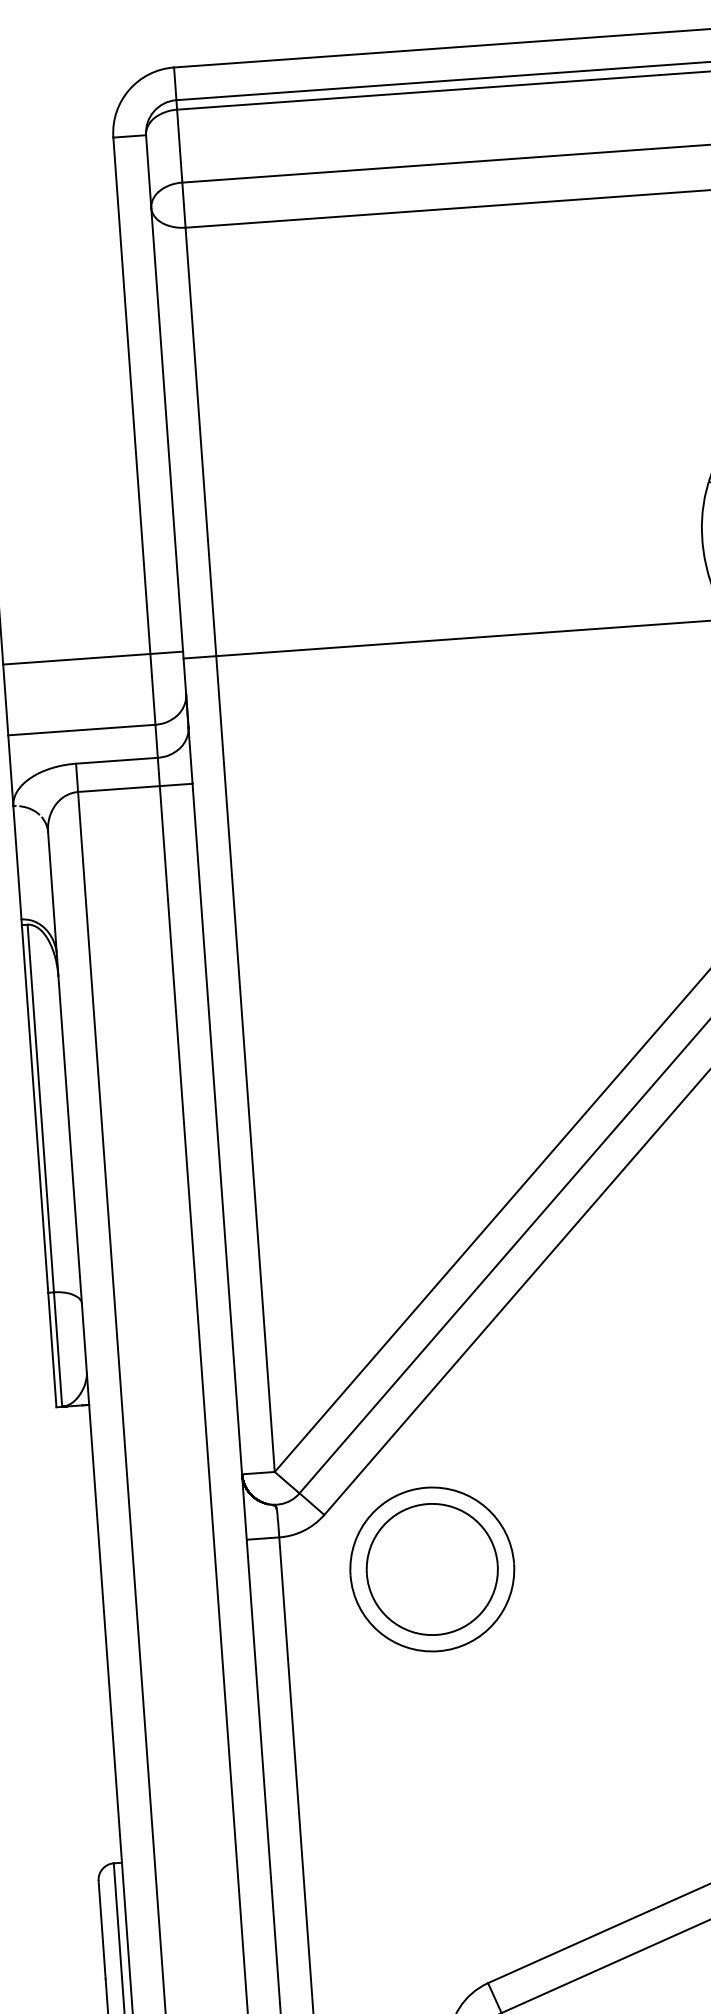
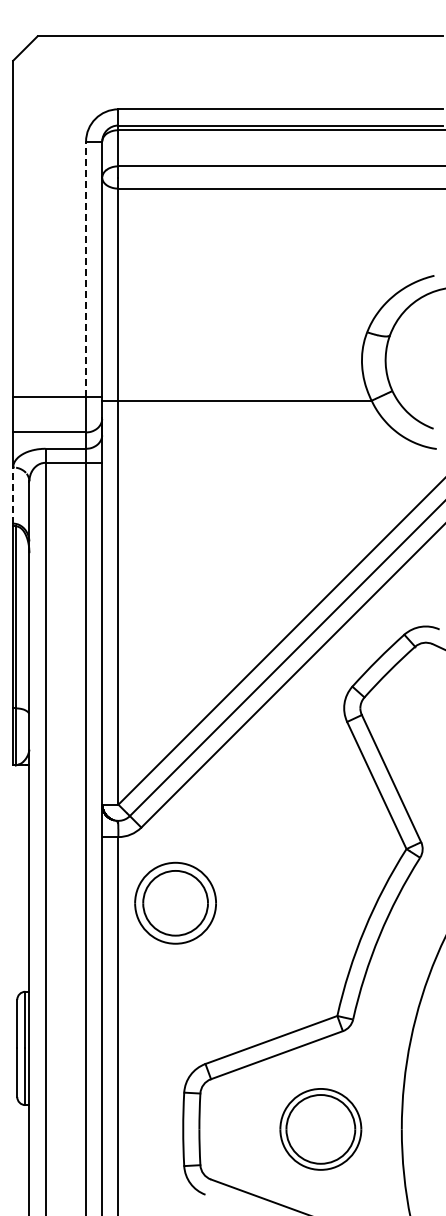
line: (132, 395) -> (86, 269), solid -> dashed
line: (18, 862) -> (13, 495), solid -> dashed
part: (431, 1567) -> (175, 902), moved

